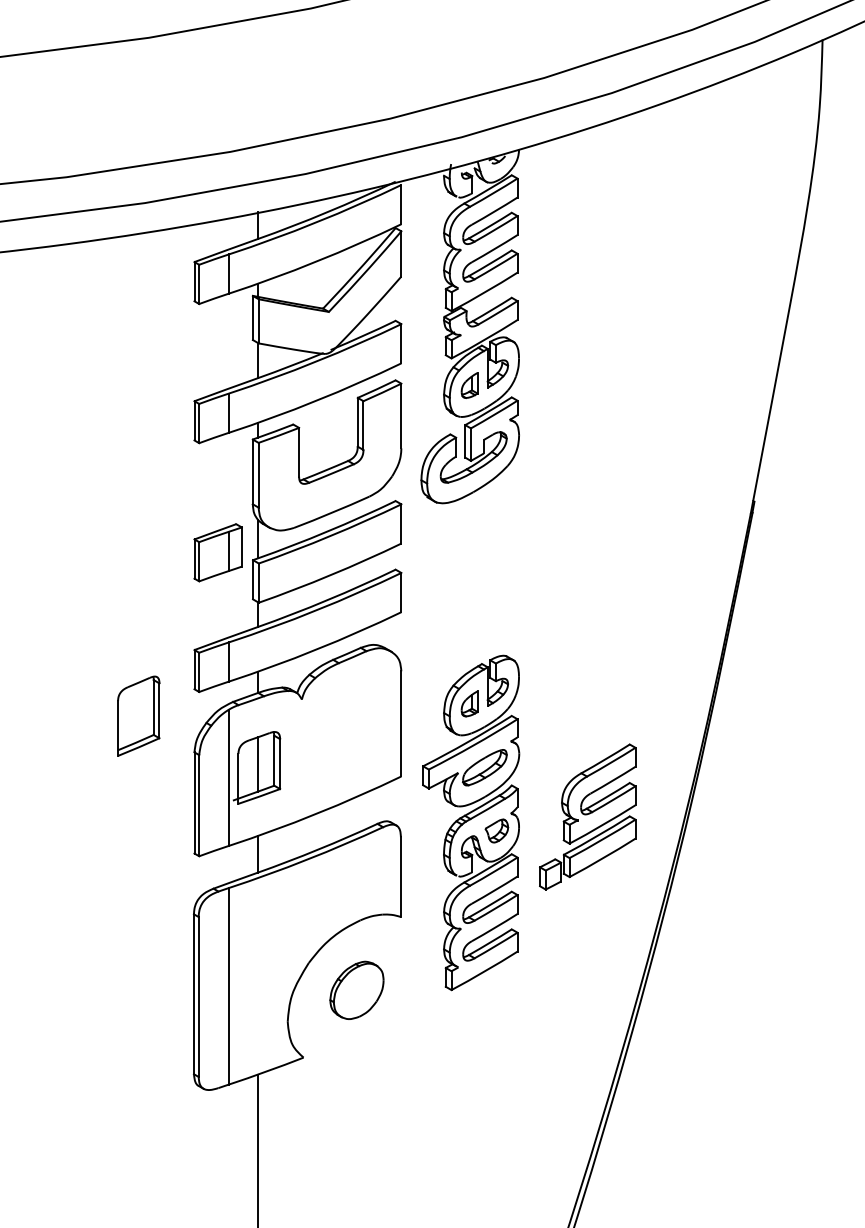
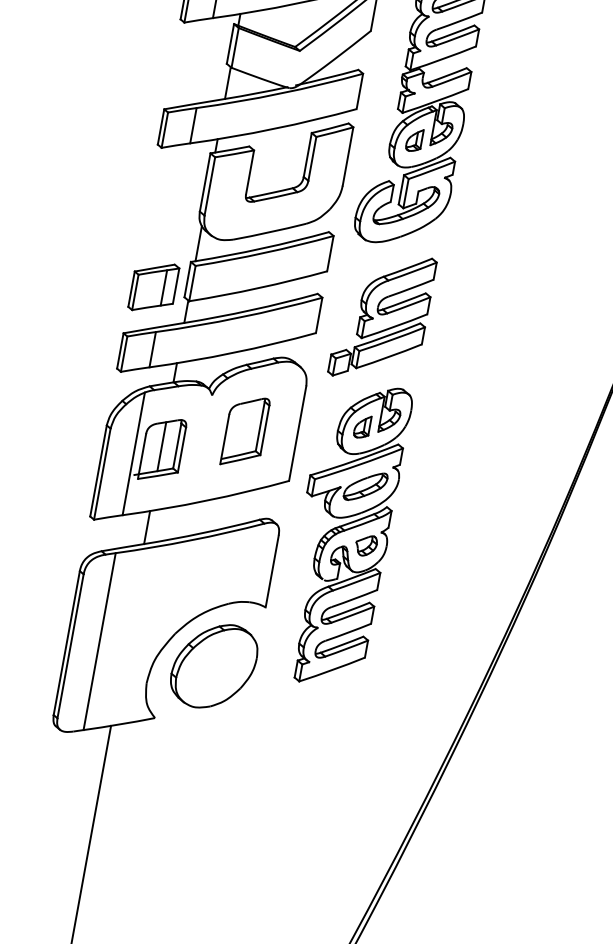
part: (217, 552) -> (153, 287), moved
part: (138, 715) -> (245, 431), moved
part: (587, 816) -> (382, 316), moved
part: (356, 990) -> (213, 666), size x1.67

